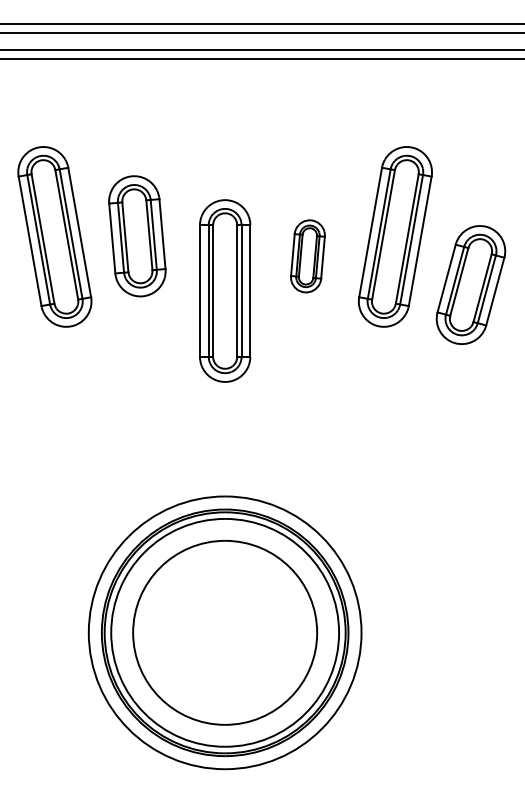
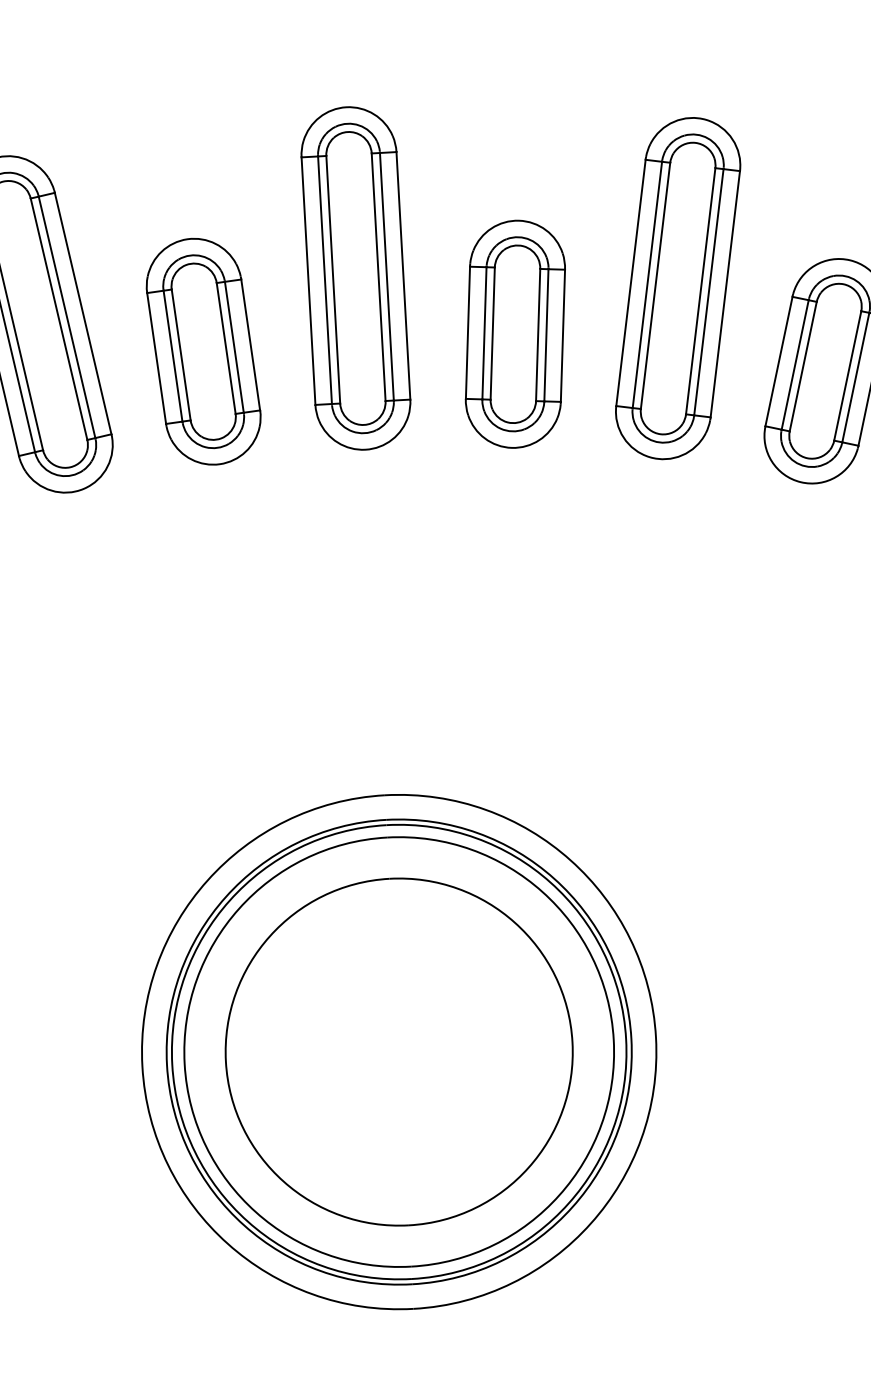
part: (137, 236) -> (203, 352), moved
part: (307, 256) -> (514, 334), size x1.67
part: (225, 290) -> (356, 277), moved

